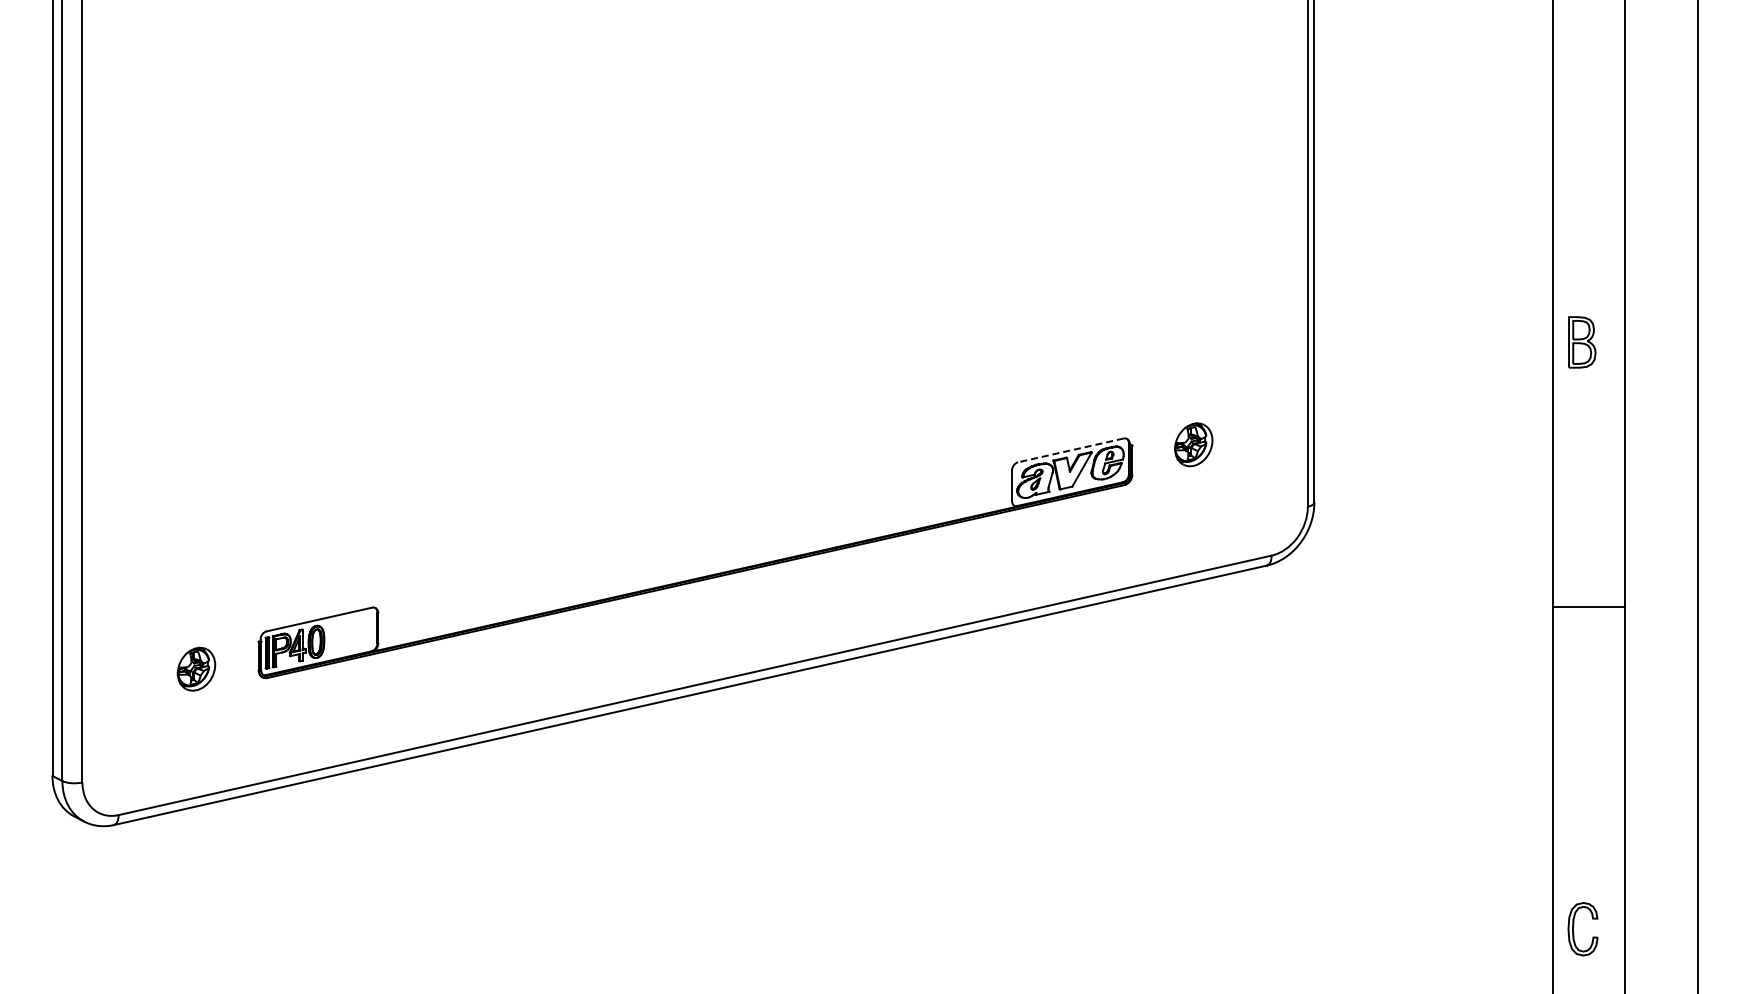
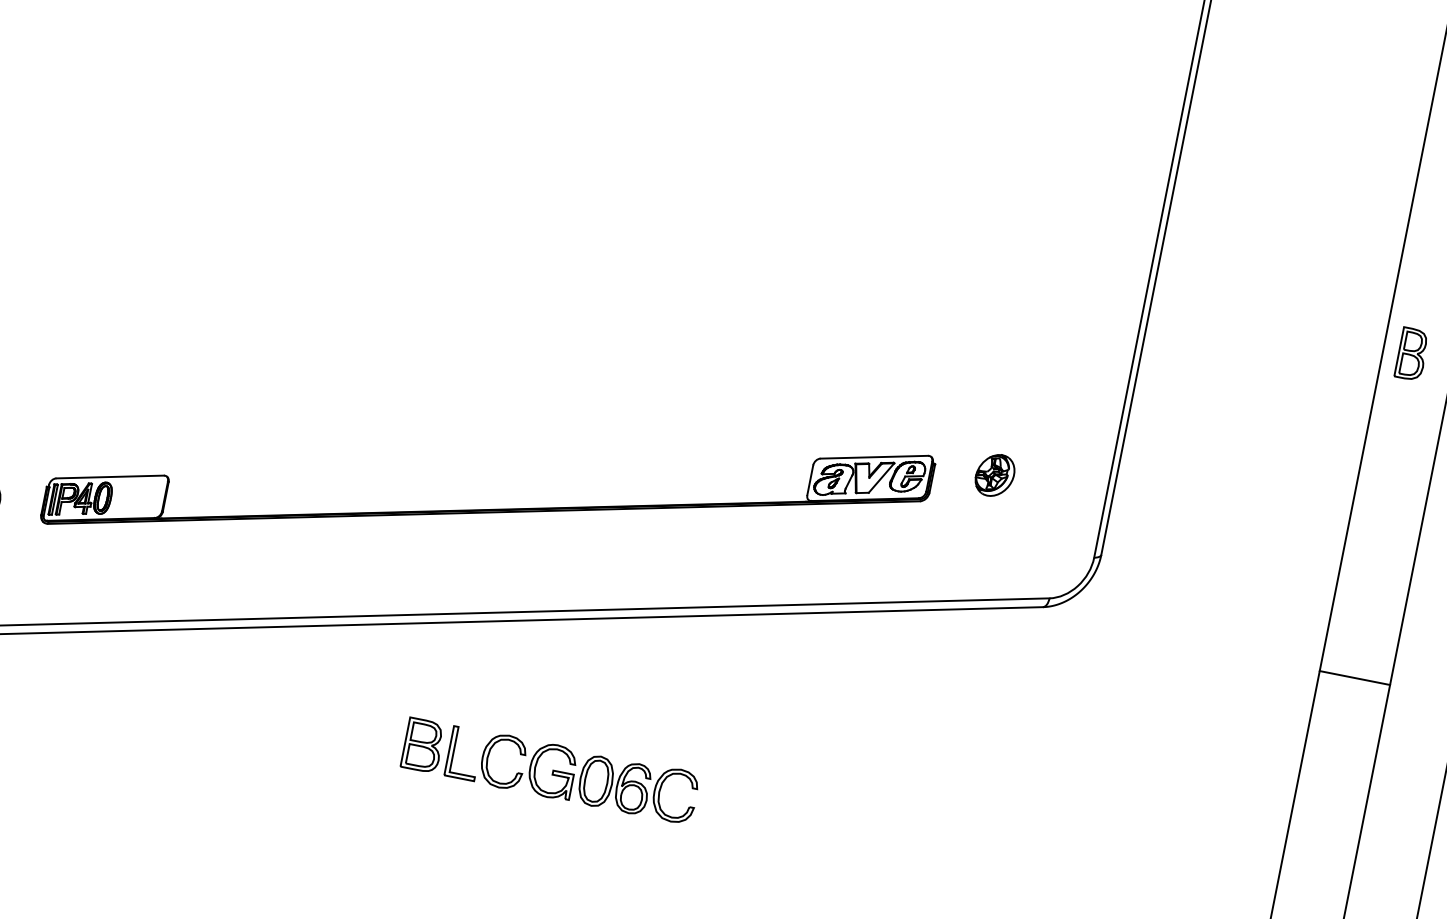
part: (1582, 342) -> (1412, 354), moved
line: (1070, 450) -> (873, 457), dashed -> solid
line: (1588, 606) -> (1354, 677), moved
part: (812, 823) -> (550, 770), added

